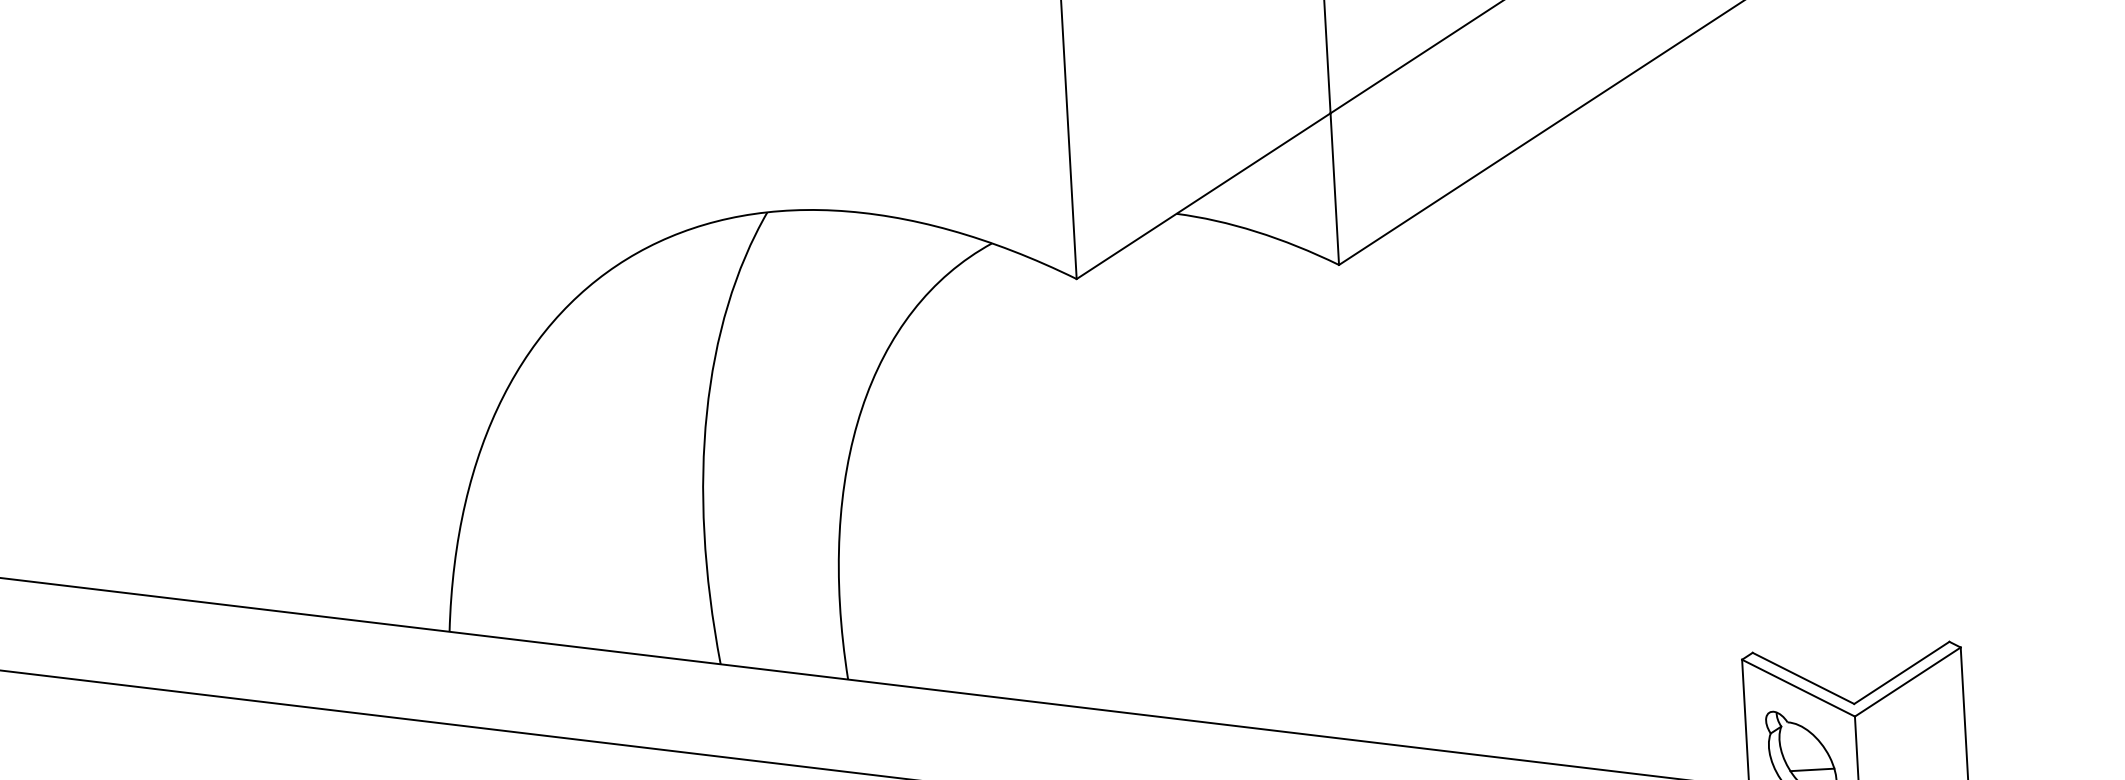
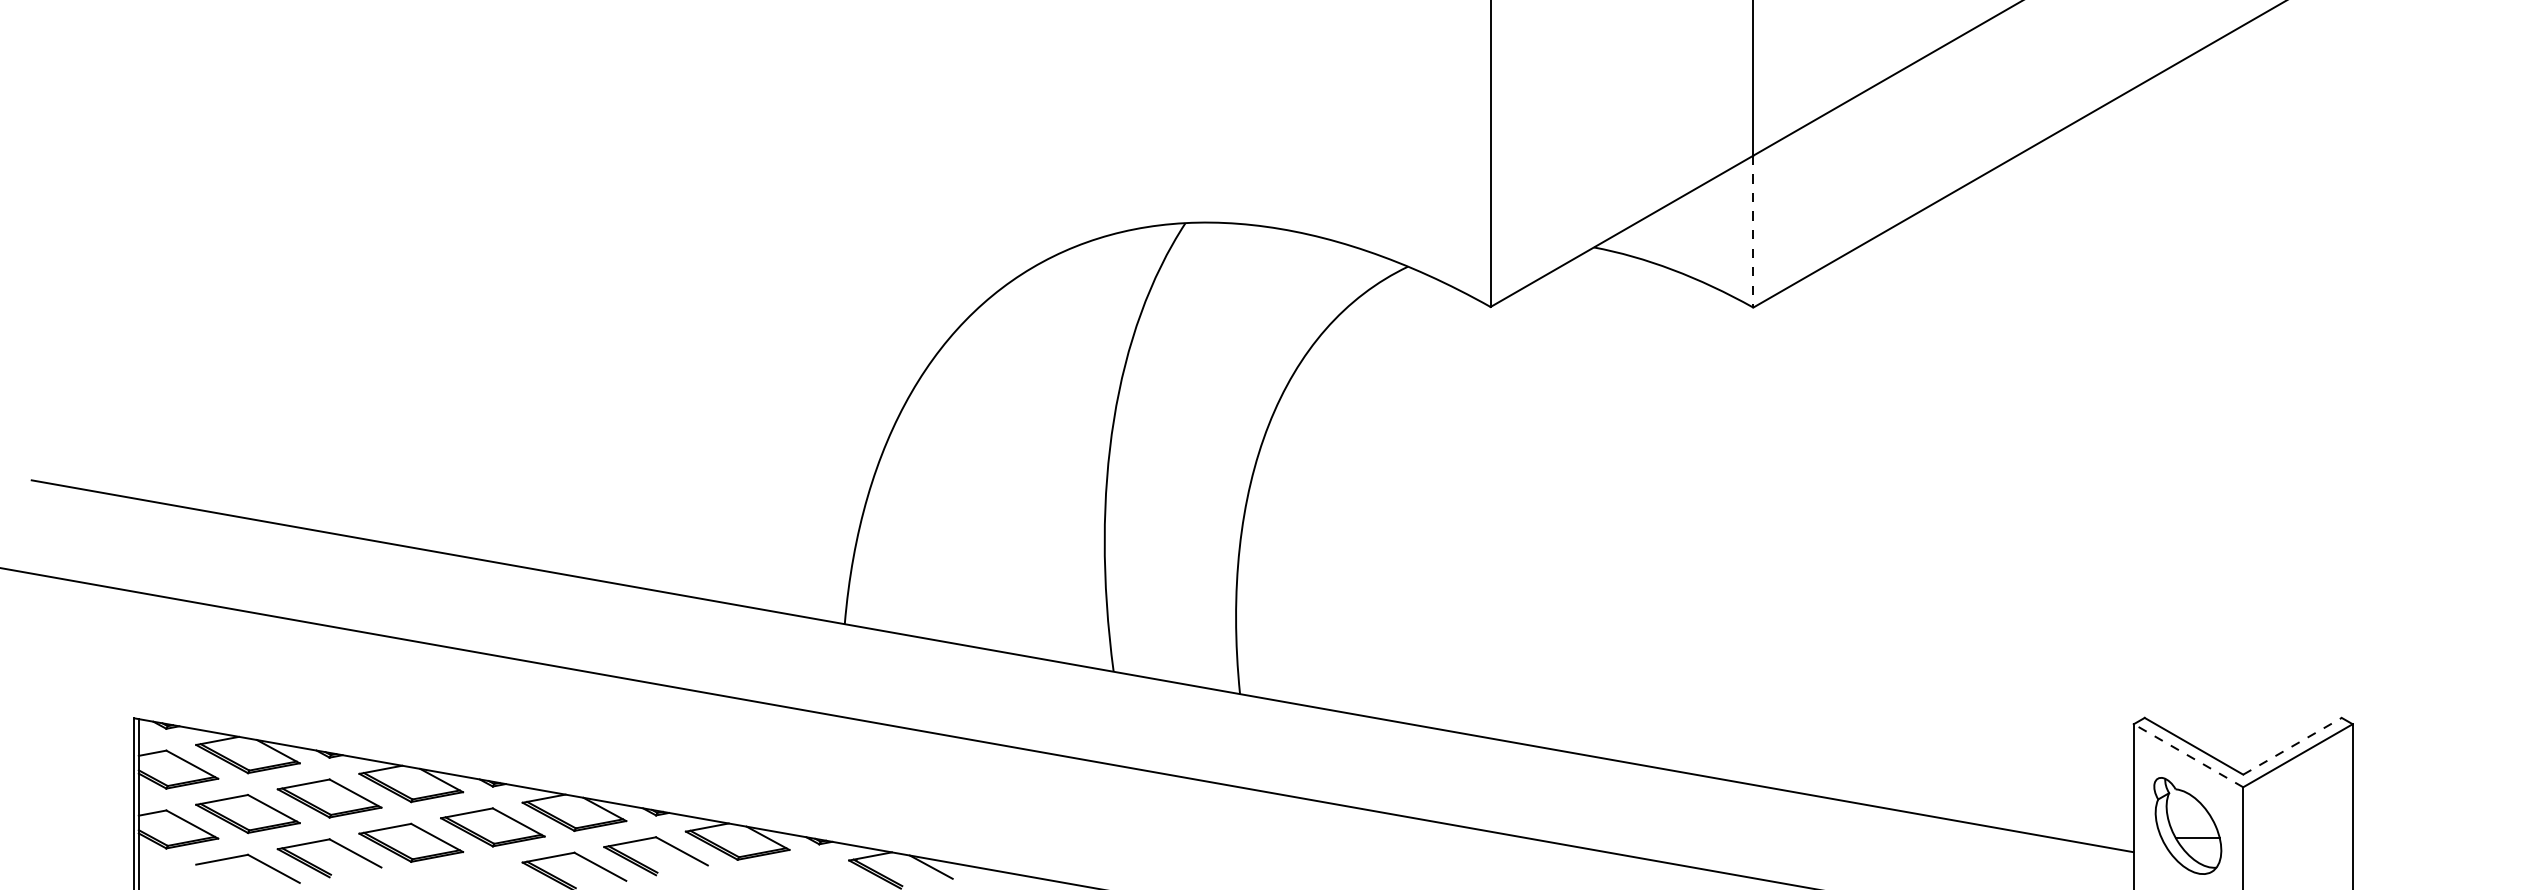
line: (1334, 188) -> (1753, 231), solid -> dashed
line: (1901, 673) -> (2292, 746), solid -> dashed
line: (1798, 687) -> (2188, 755), solid -> dashed

